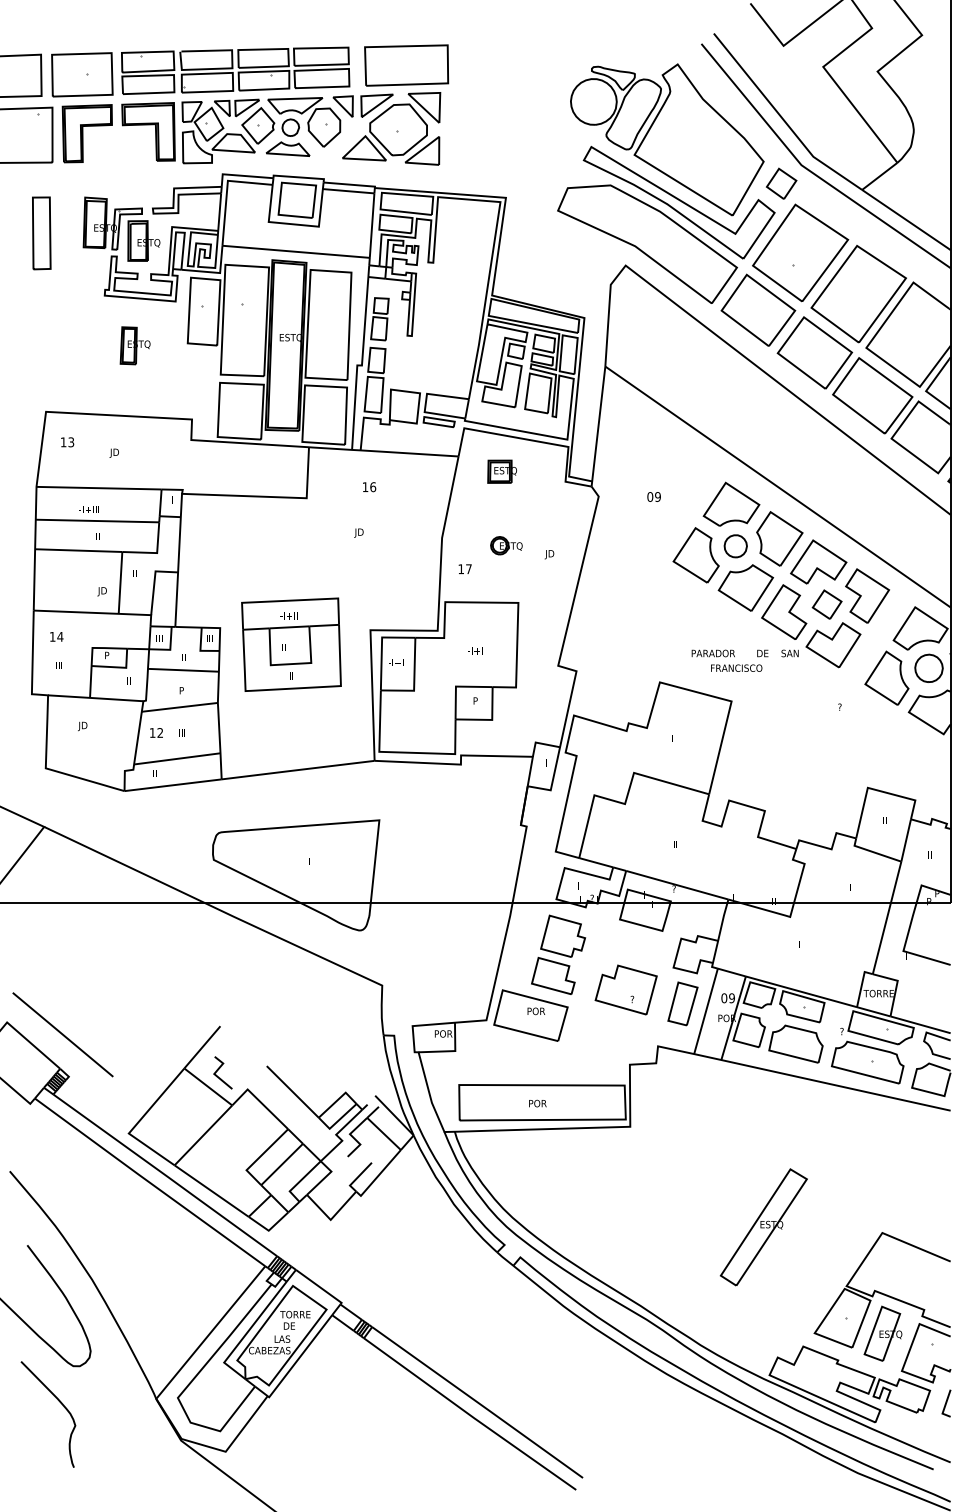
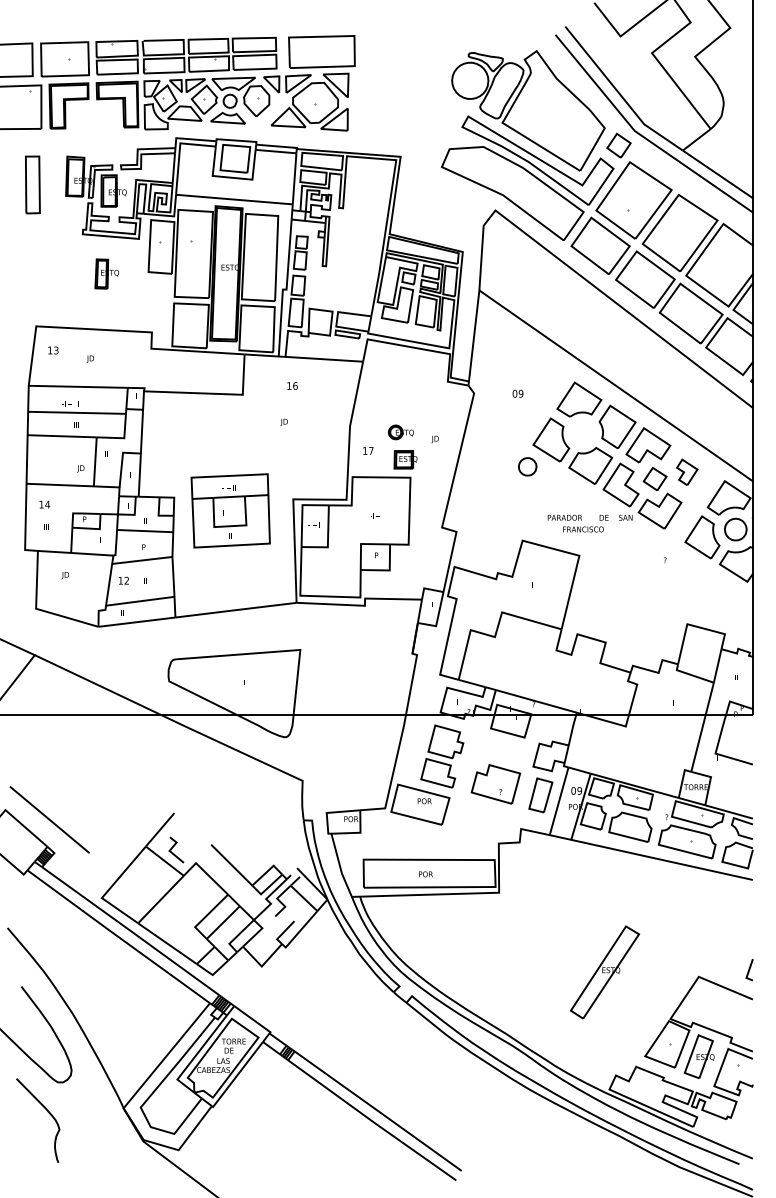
part: (501, 471) -> (405, 459), moved
part: (735, 545) -> (527, 466), moved
part: (868, 596) -> (687, 472), size x0.6
line: (946, 1404) -> (749, 970), moved

